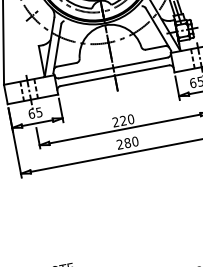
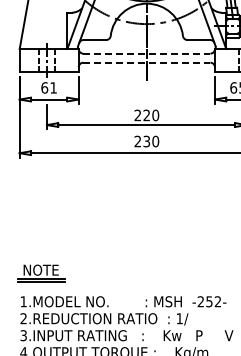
line: (113, 67) -> (146, 53), solid -> dashed
line: (114, 75) -> (146, 62), solid -> dashed
text: (39, 112) -> (53, 87), 65 -> 61
text: (127, 143) -> (146, 141), 280 -> 230

